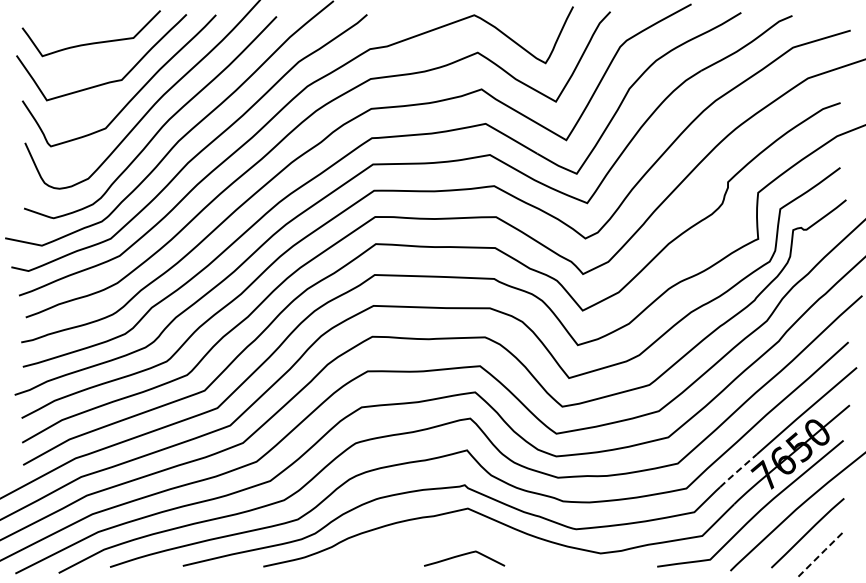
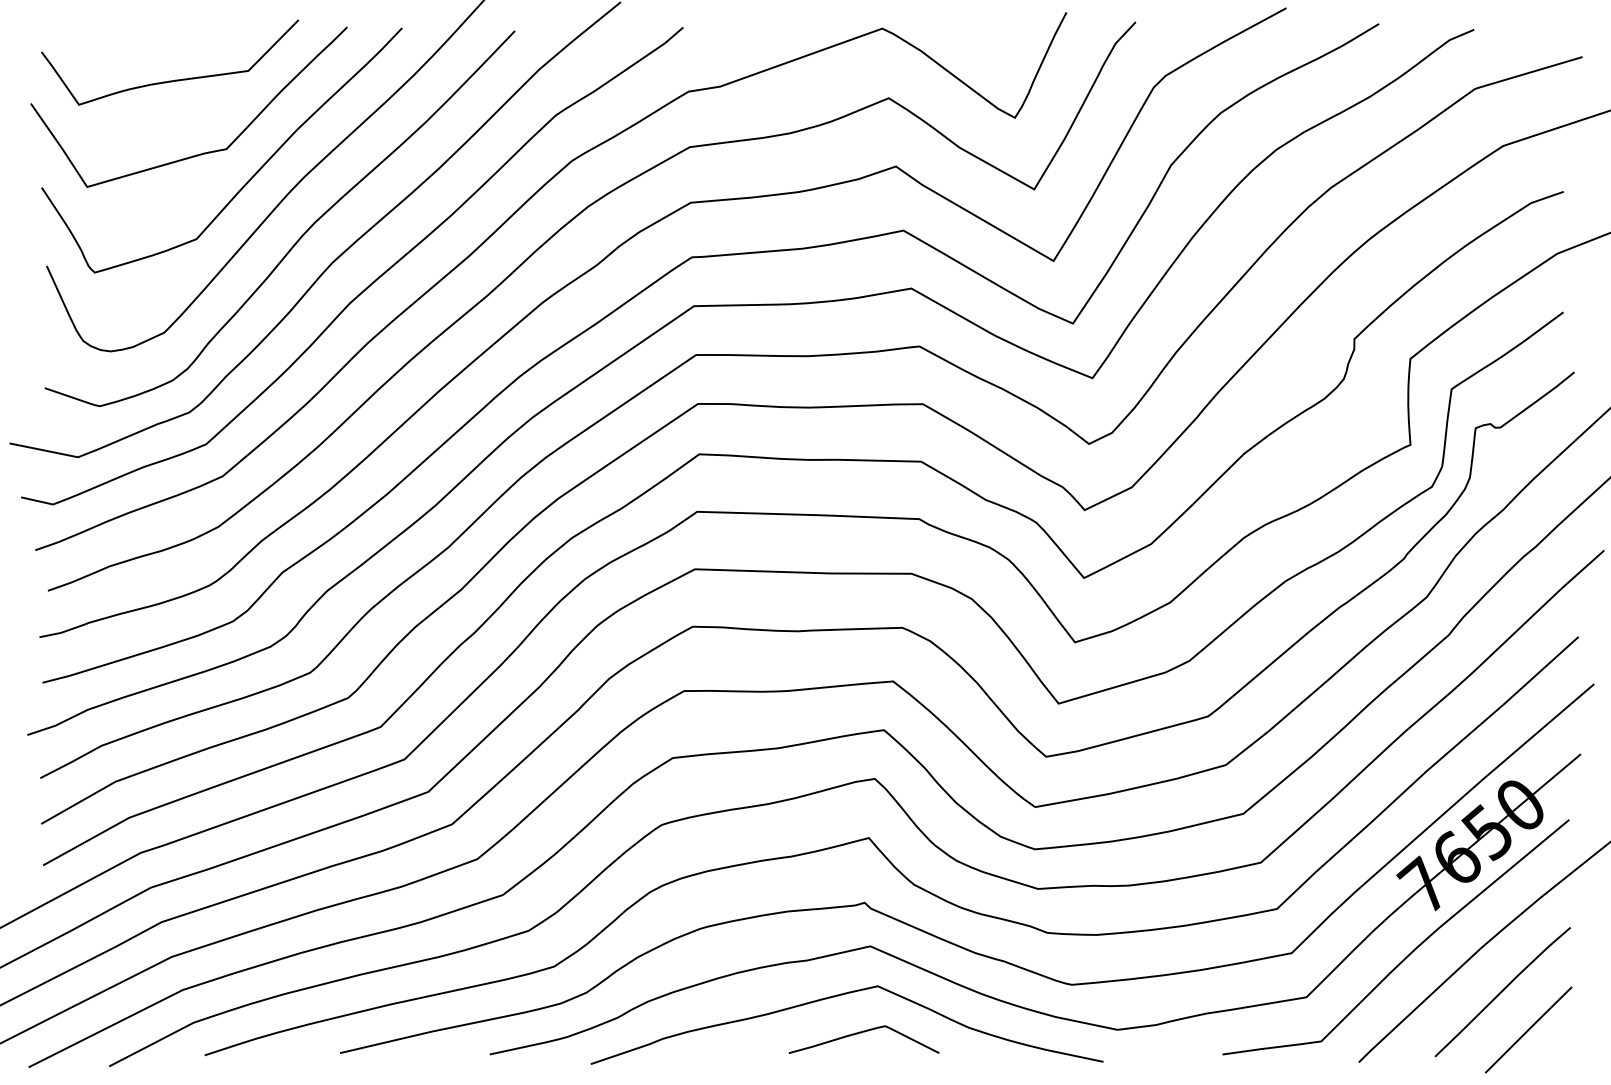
line: (737, 471) -> (1371, 877), dashed -> solid
curve: (453, 535) -> (843, 996), added
line: (822, 552) -> (1530, 1028), dashed -> solid

